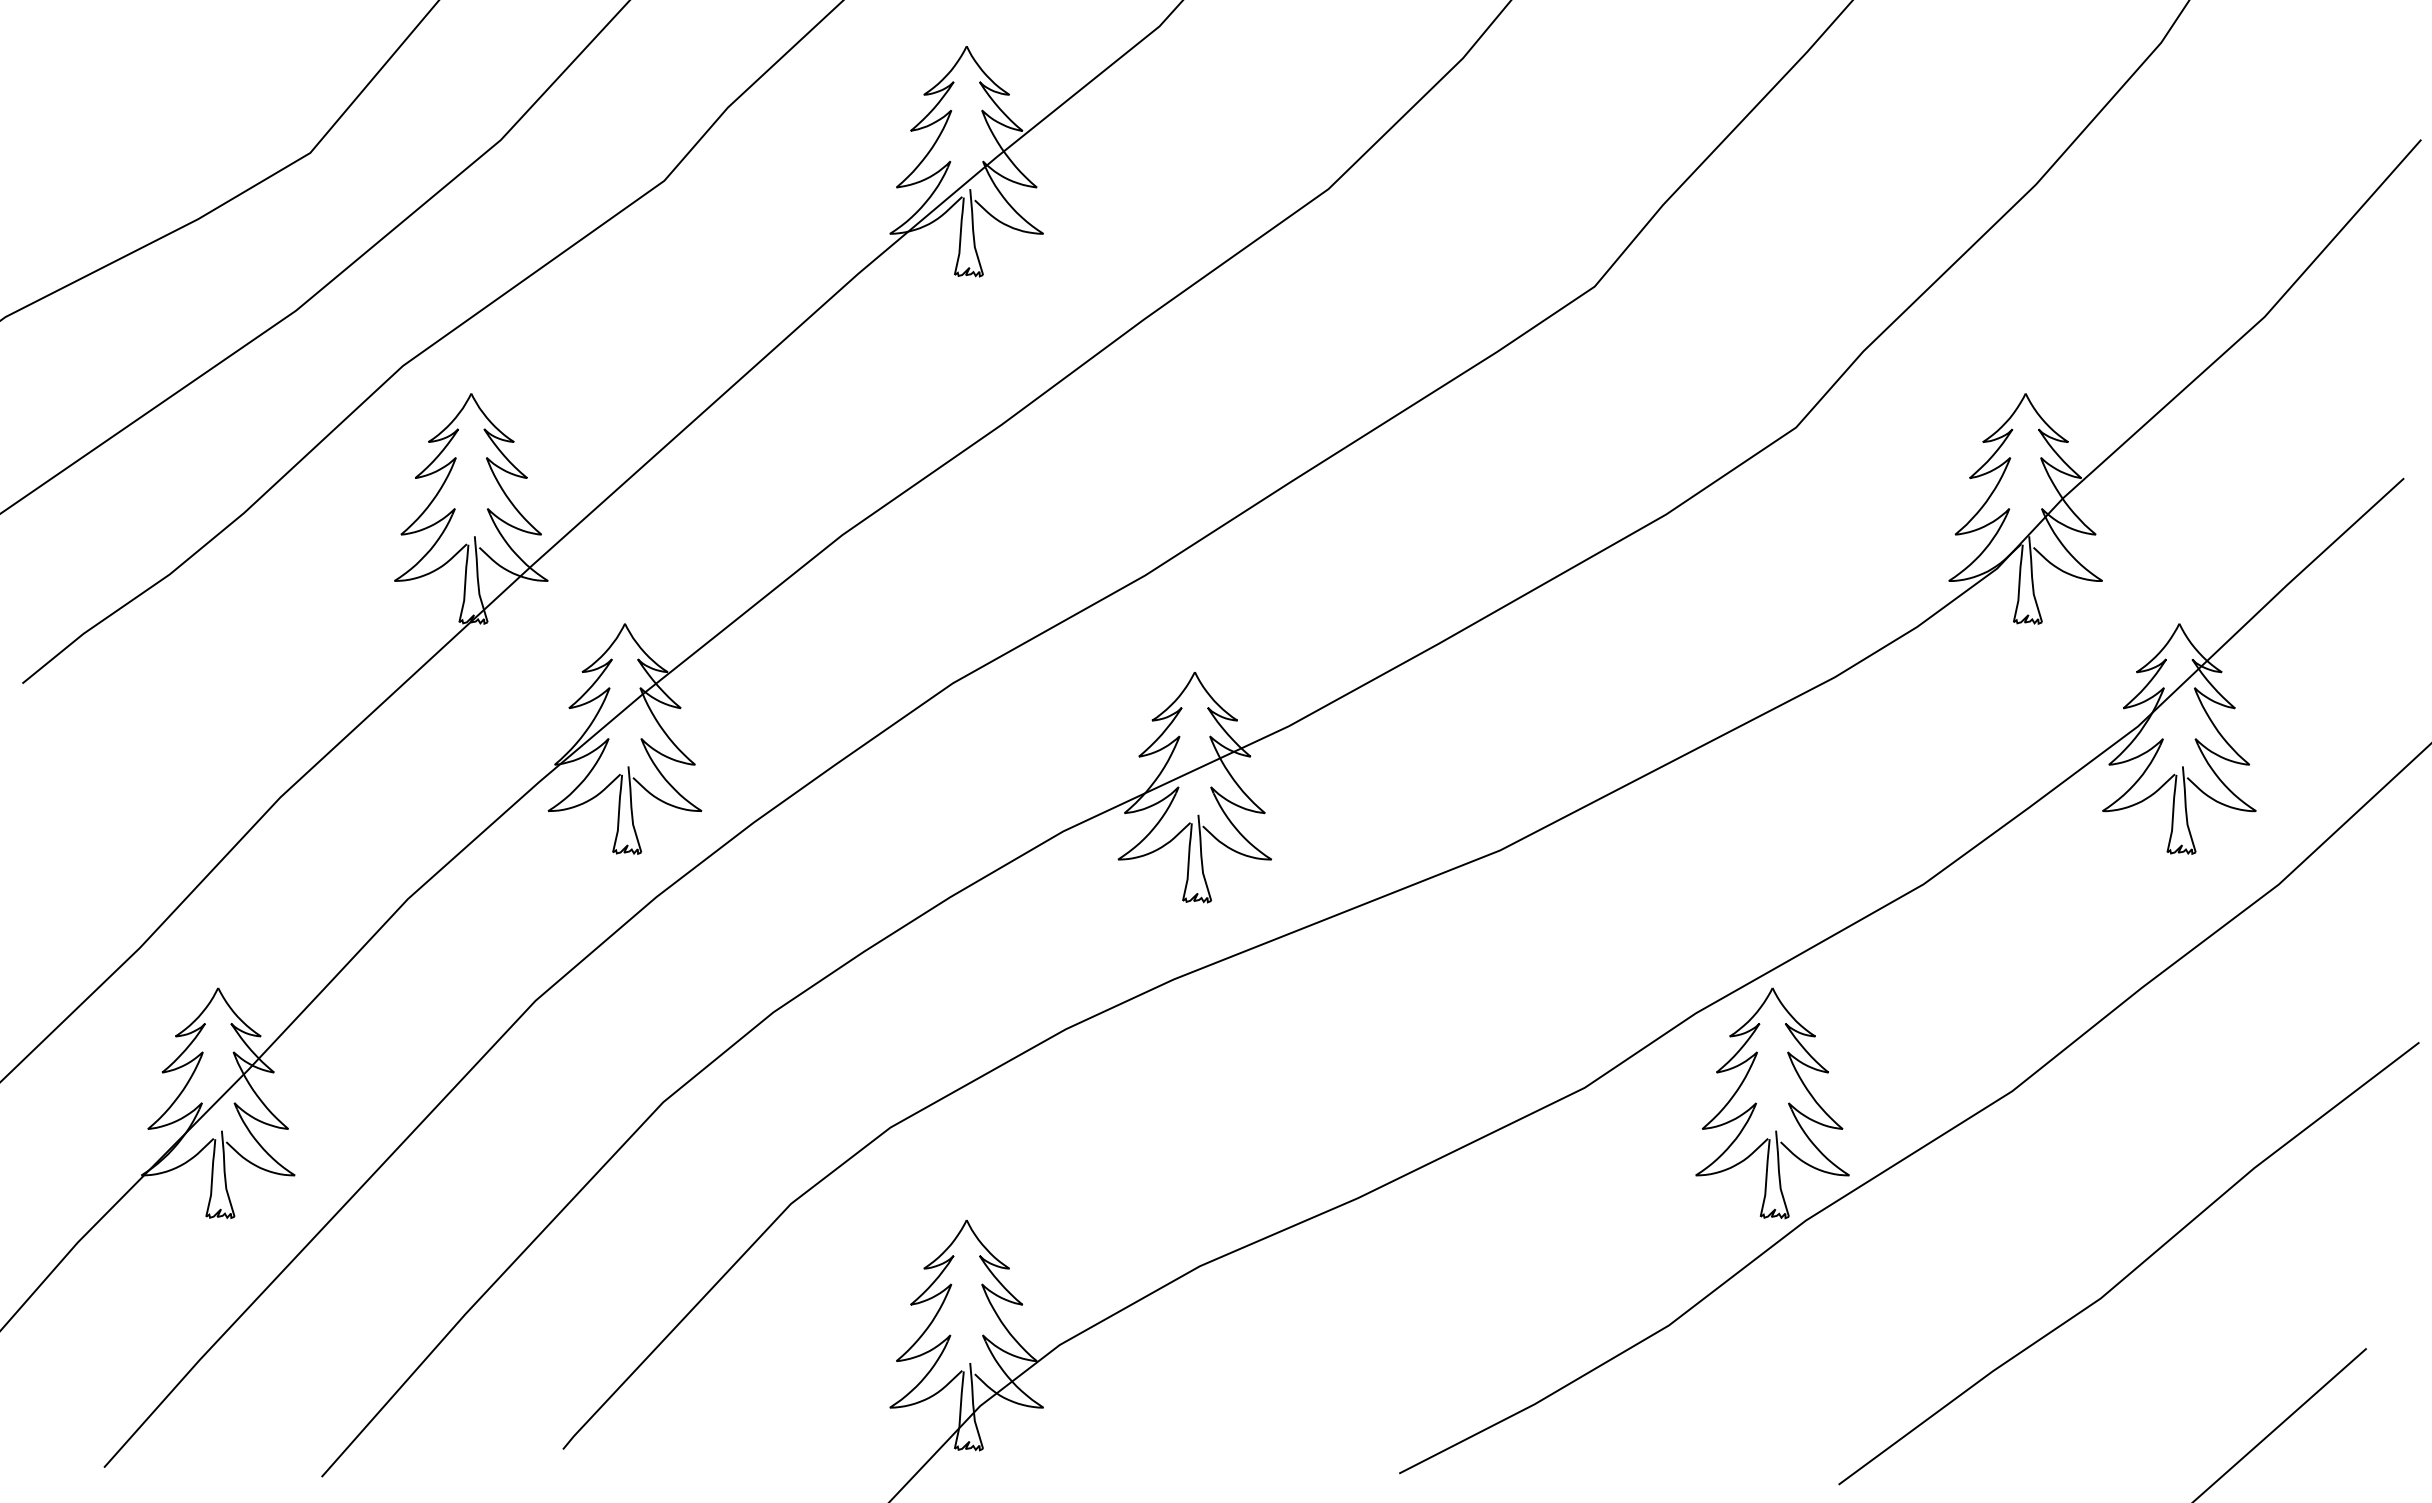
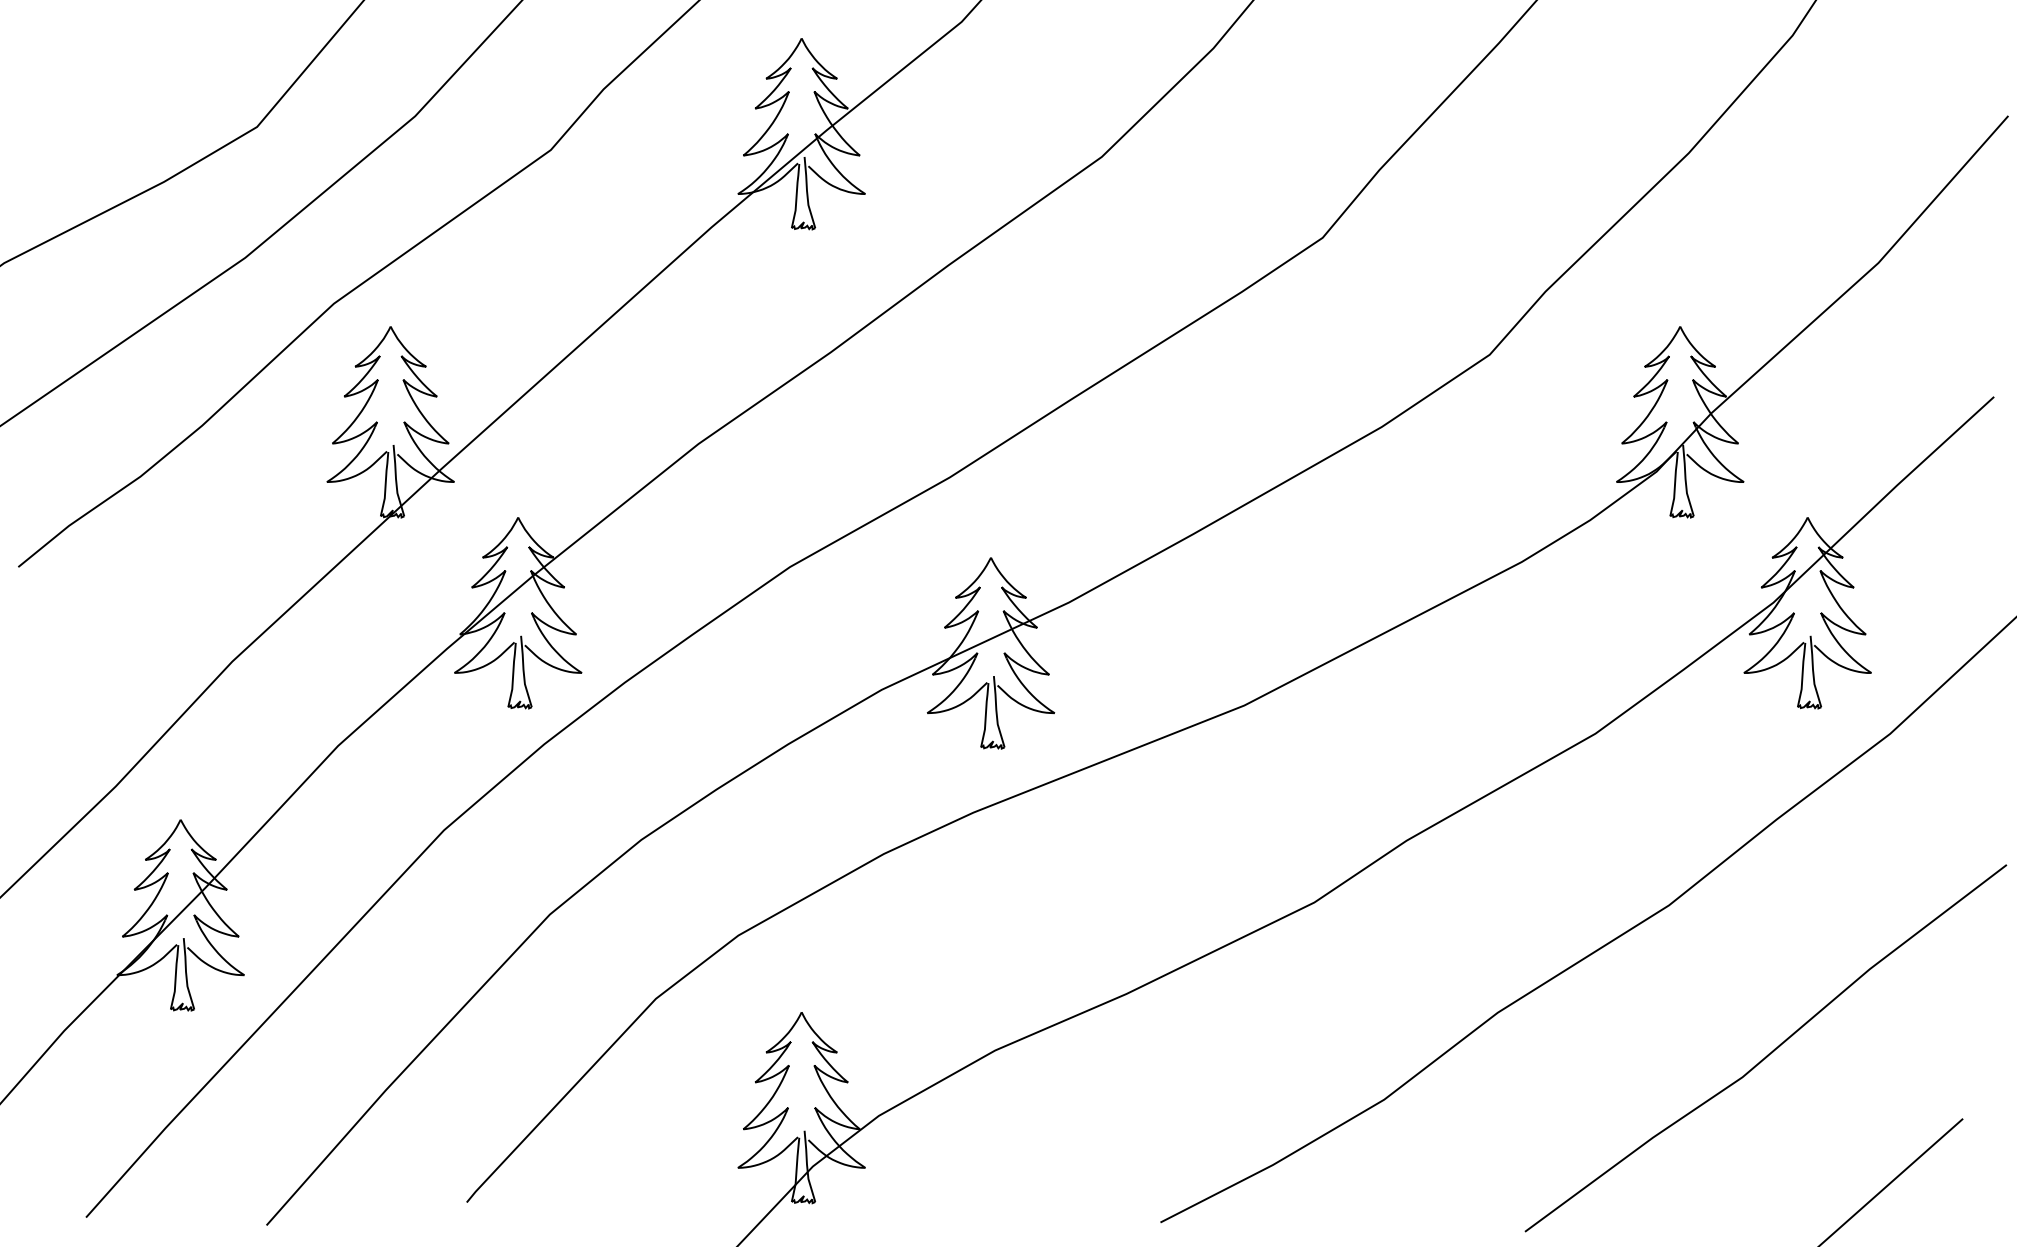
part: (1756, 1103) -> (1456, 915), removed

